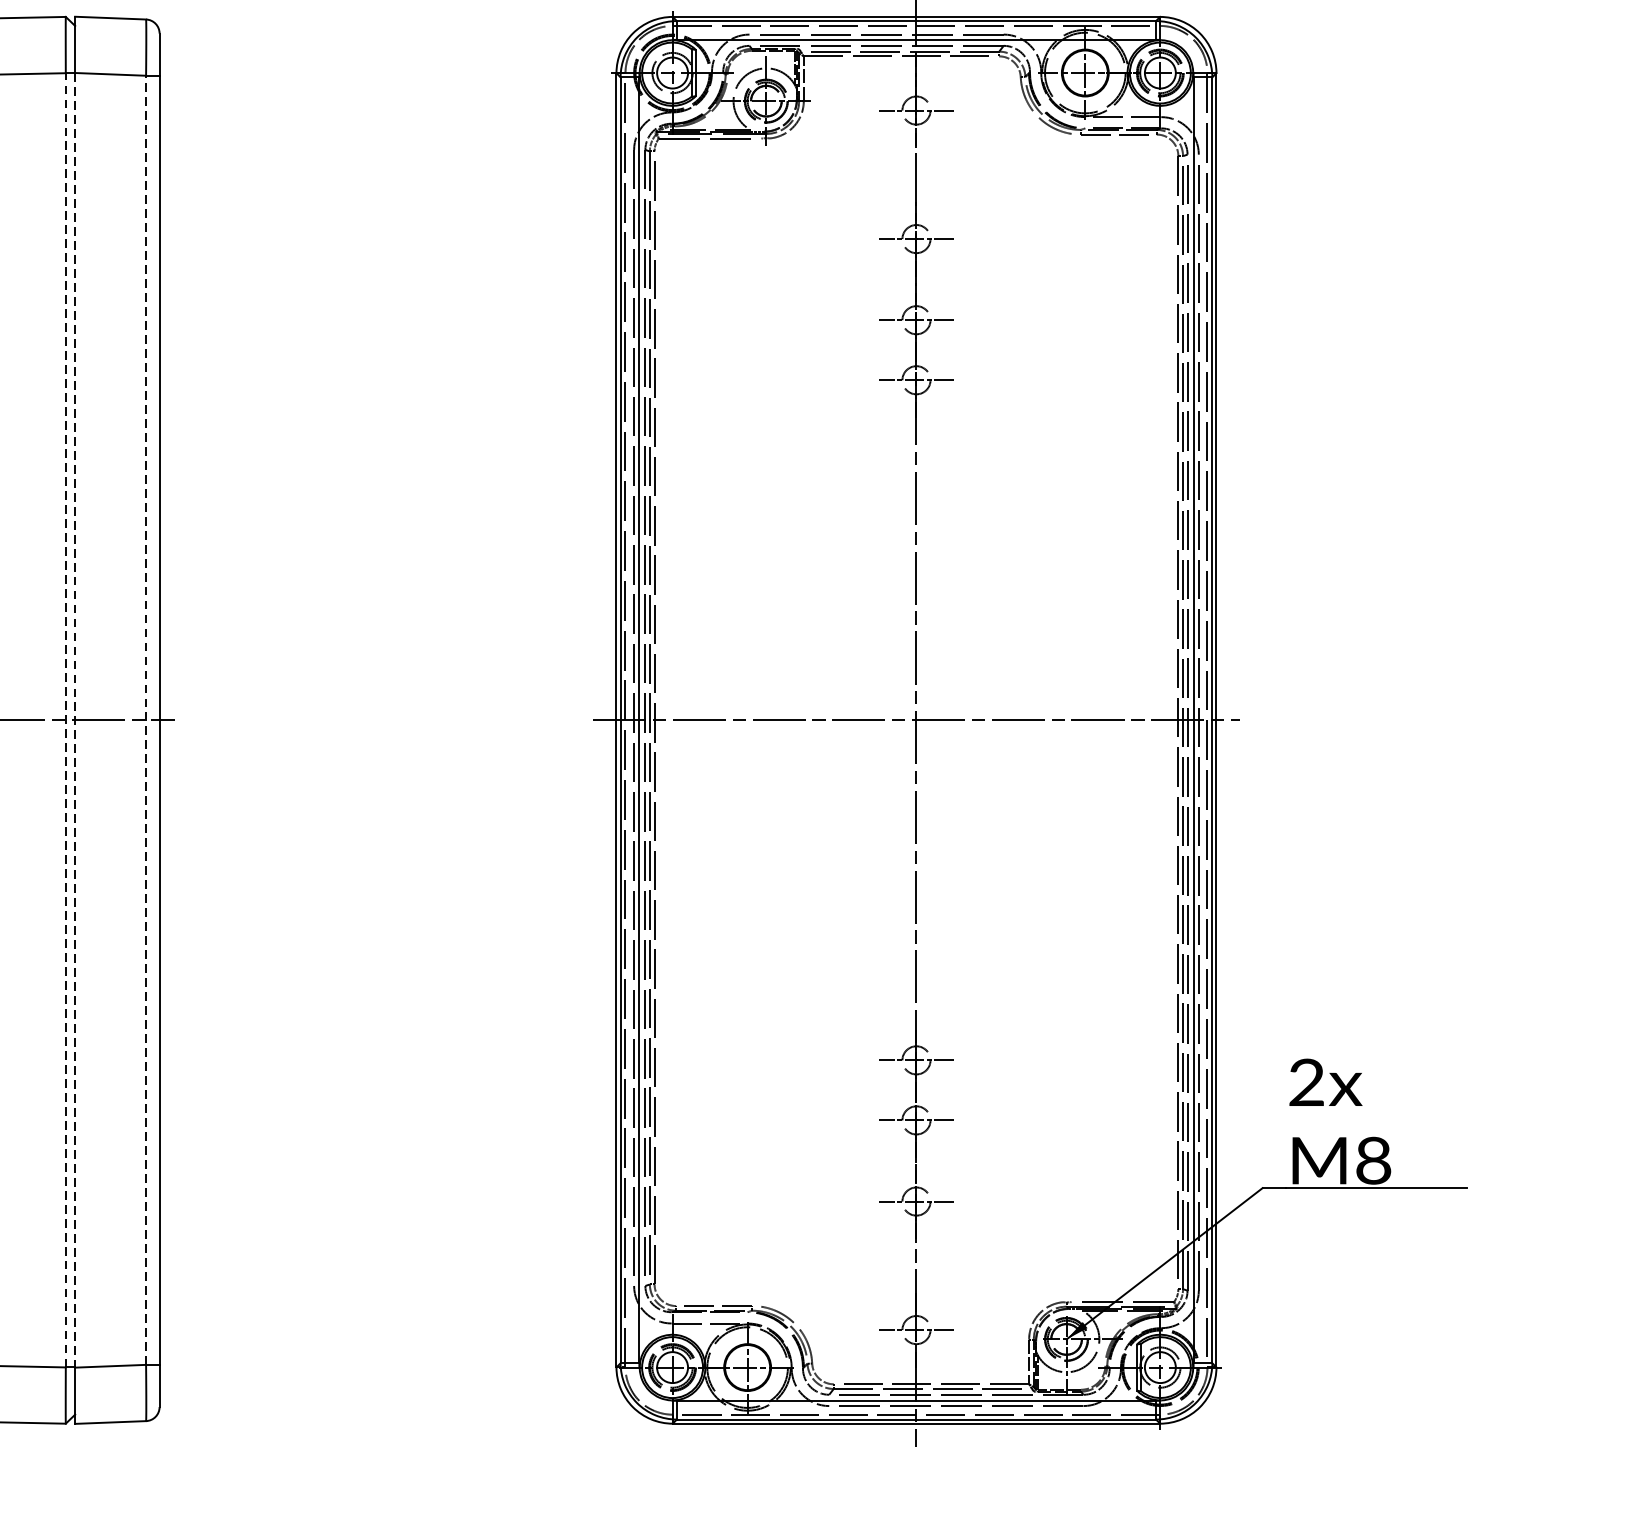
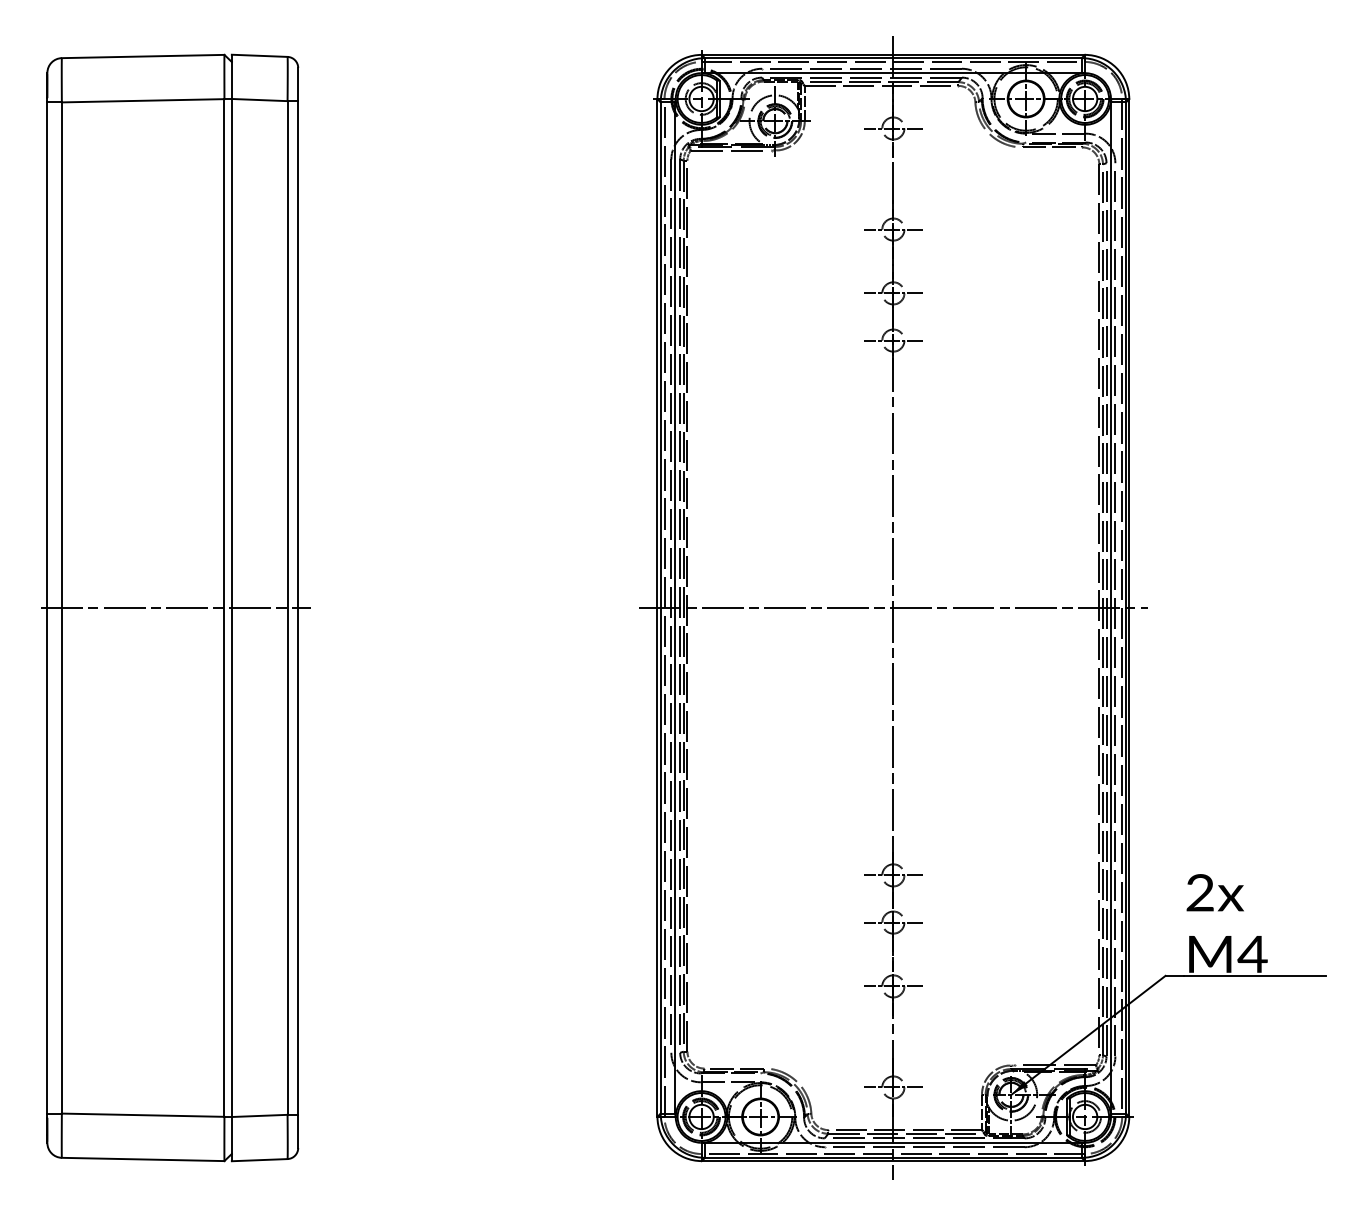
line: (65, 720) -> (224, 608), dashed -> solid
line: (74, 720) -> (231, 608), dashed -> solid
line: (145, 720) -> (287, 608), dashed -> solid
text: (1373, 1160) -> (1252, 954), M8 -> M4

